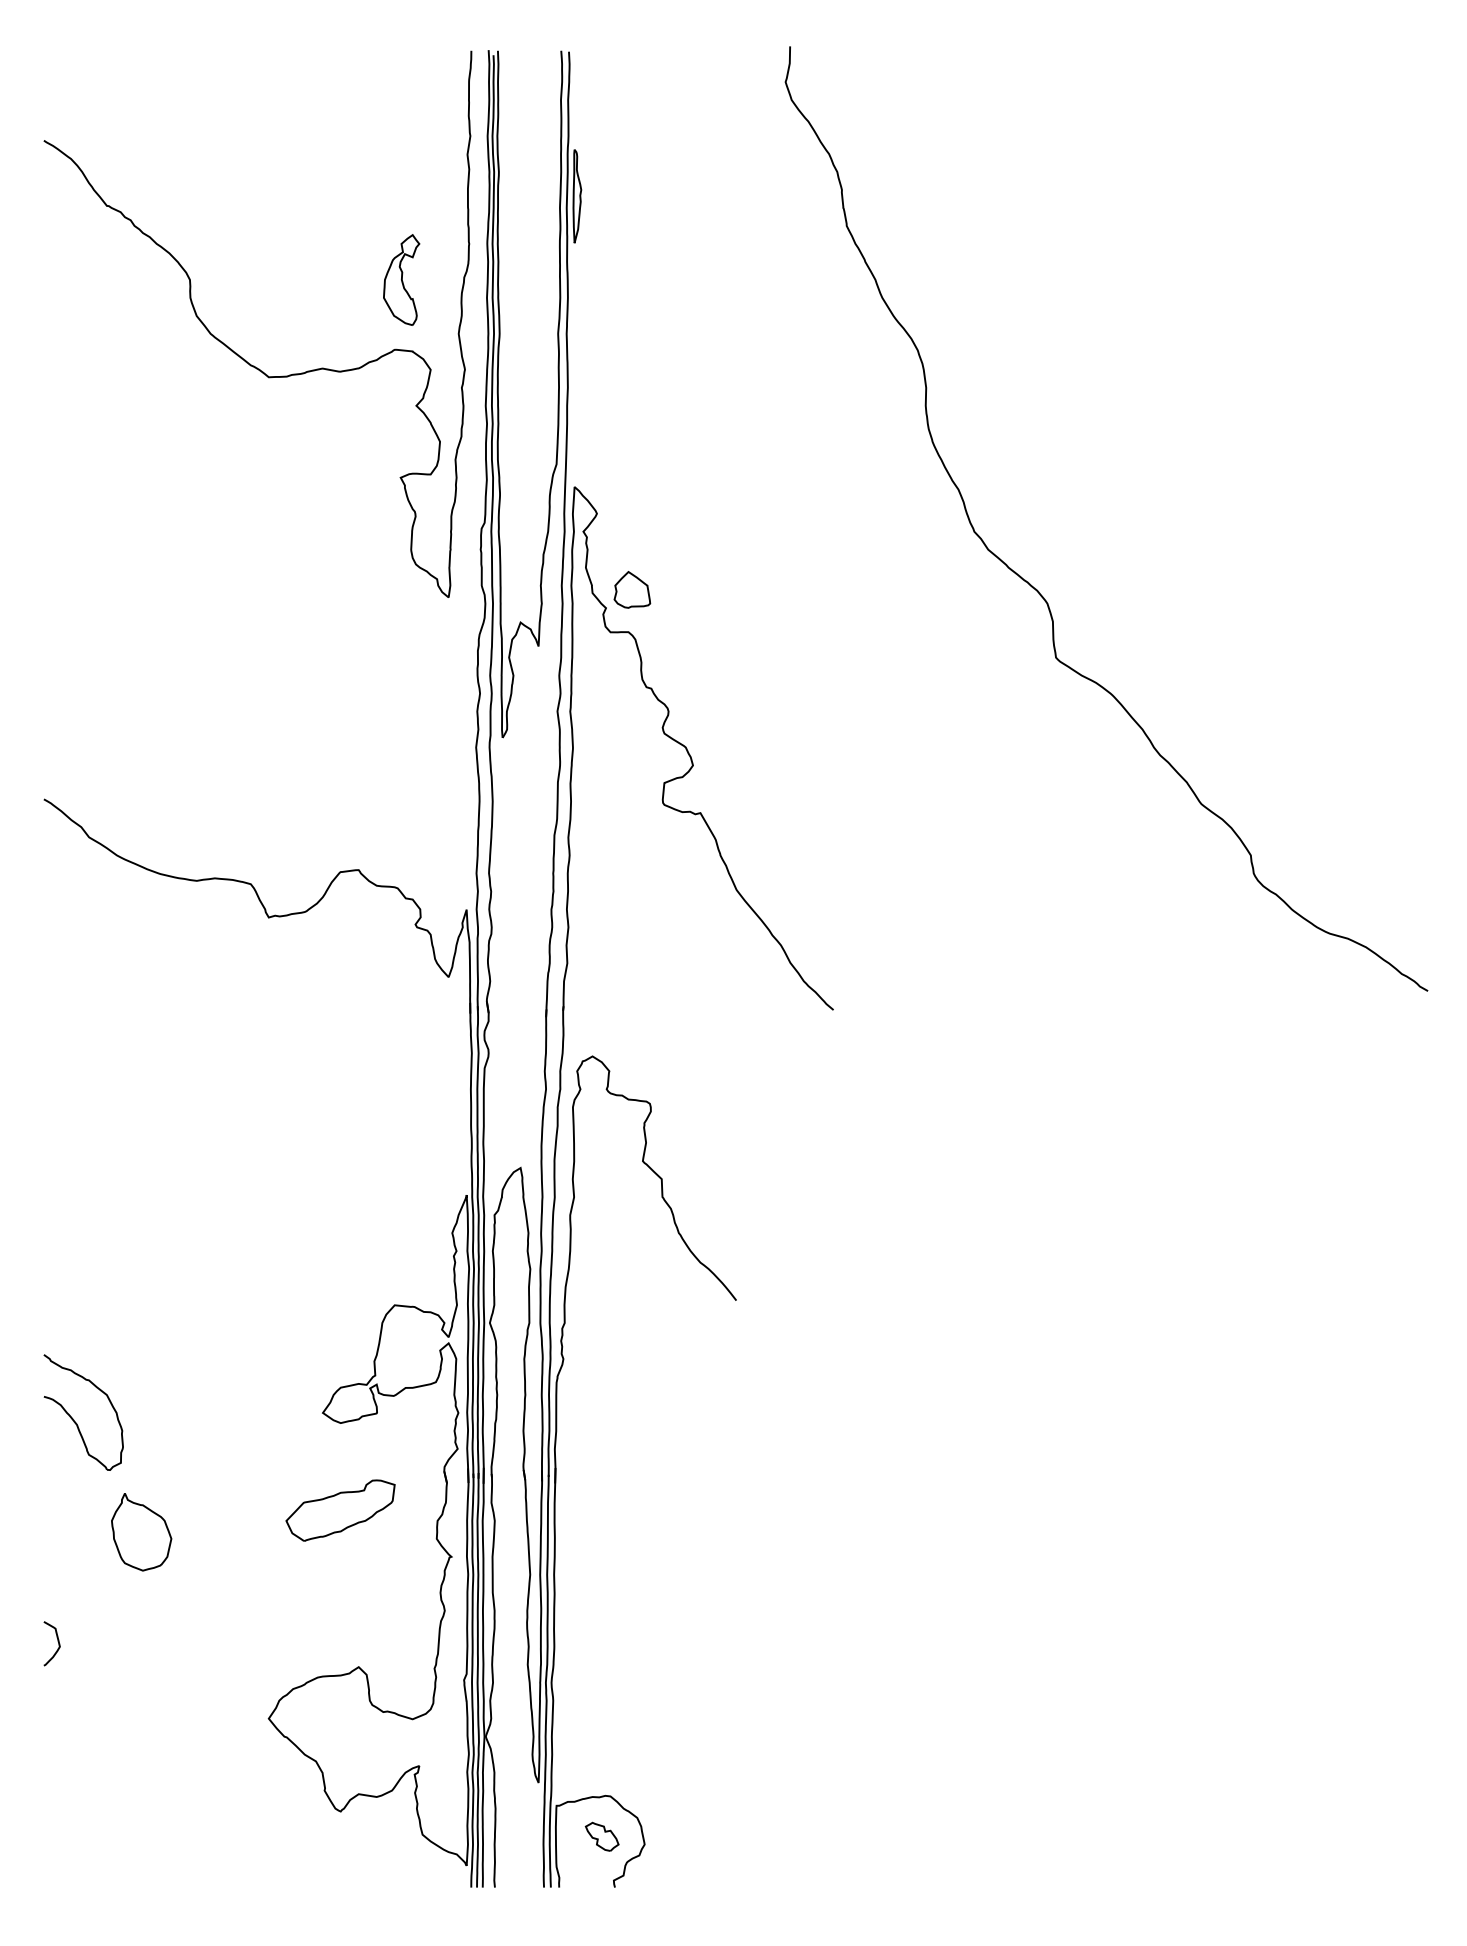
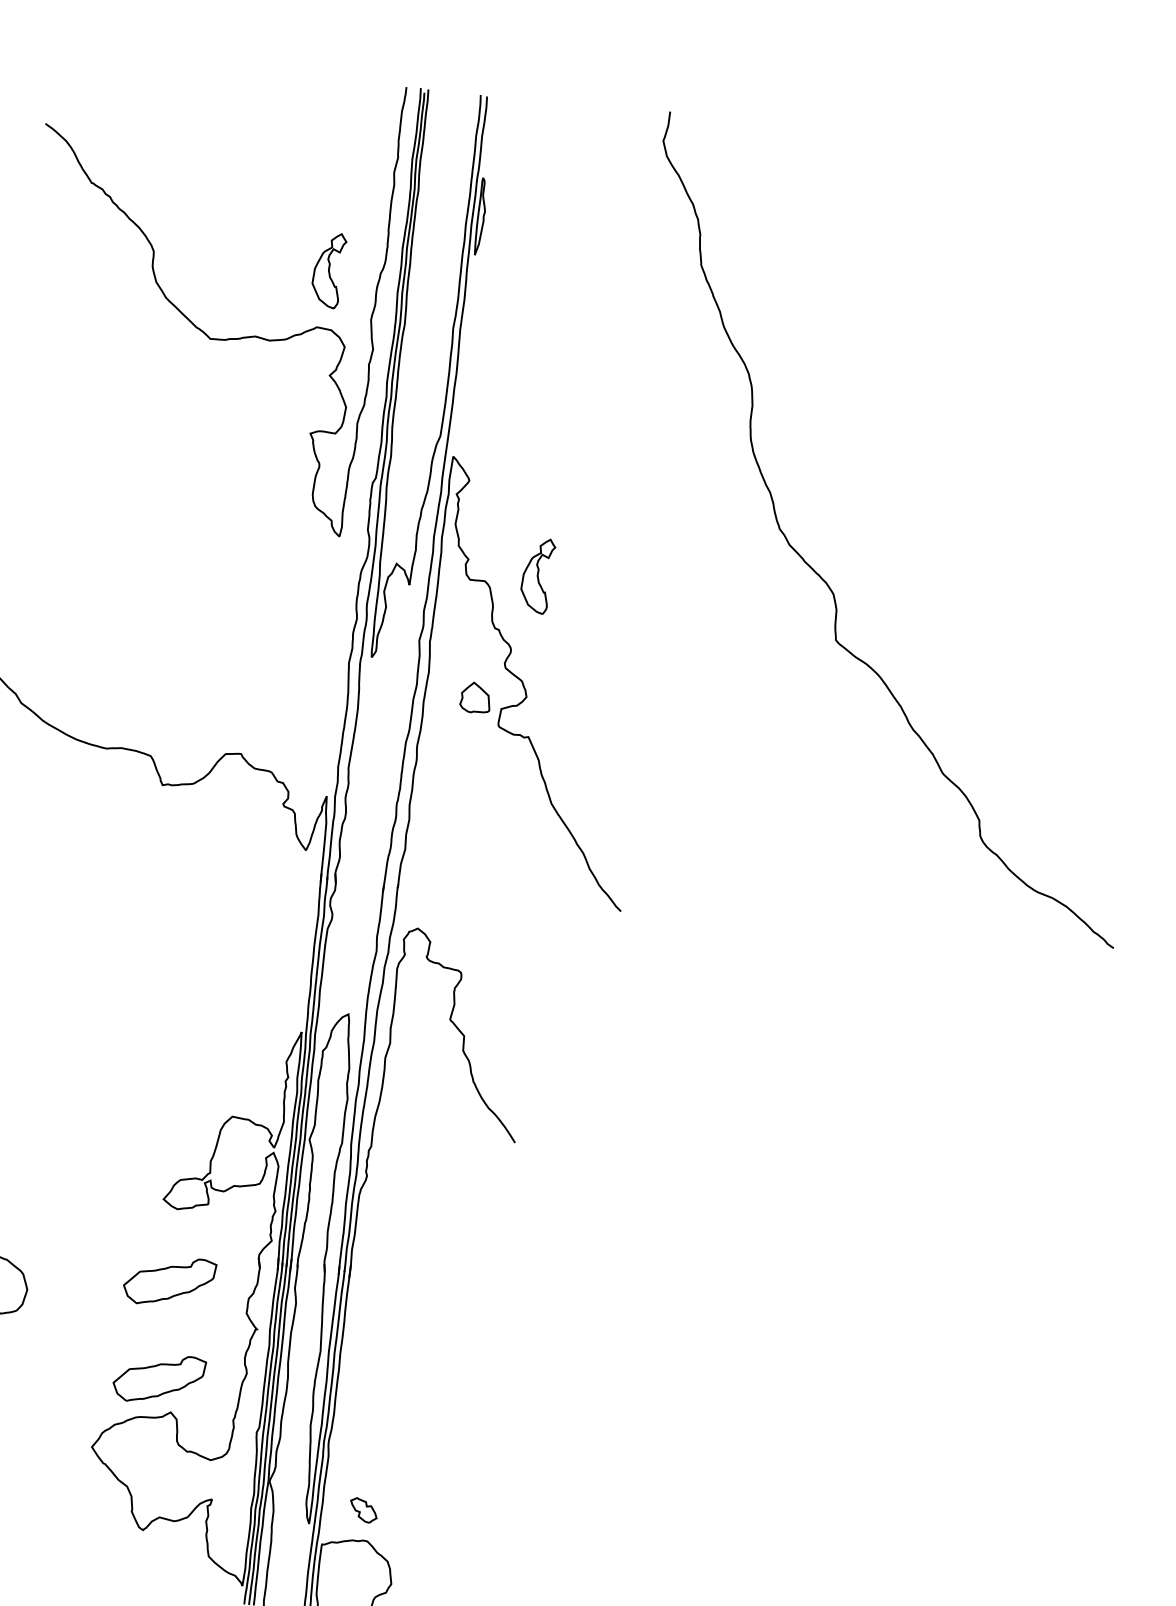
part: (632, 589) -> (475, 697), moved
part: (690, 618) -> (537, 575), added
part: (340, 1628) -> (159, 1378), added
part: (601, 1836) -> (363, 1510), moved

